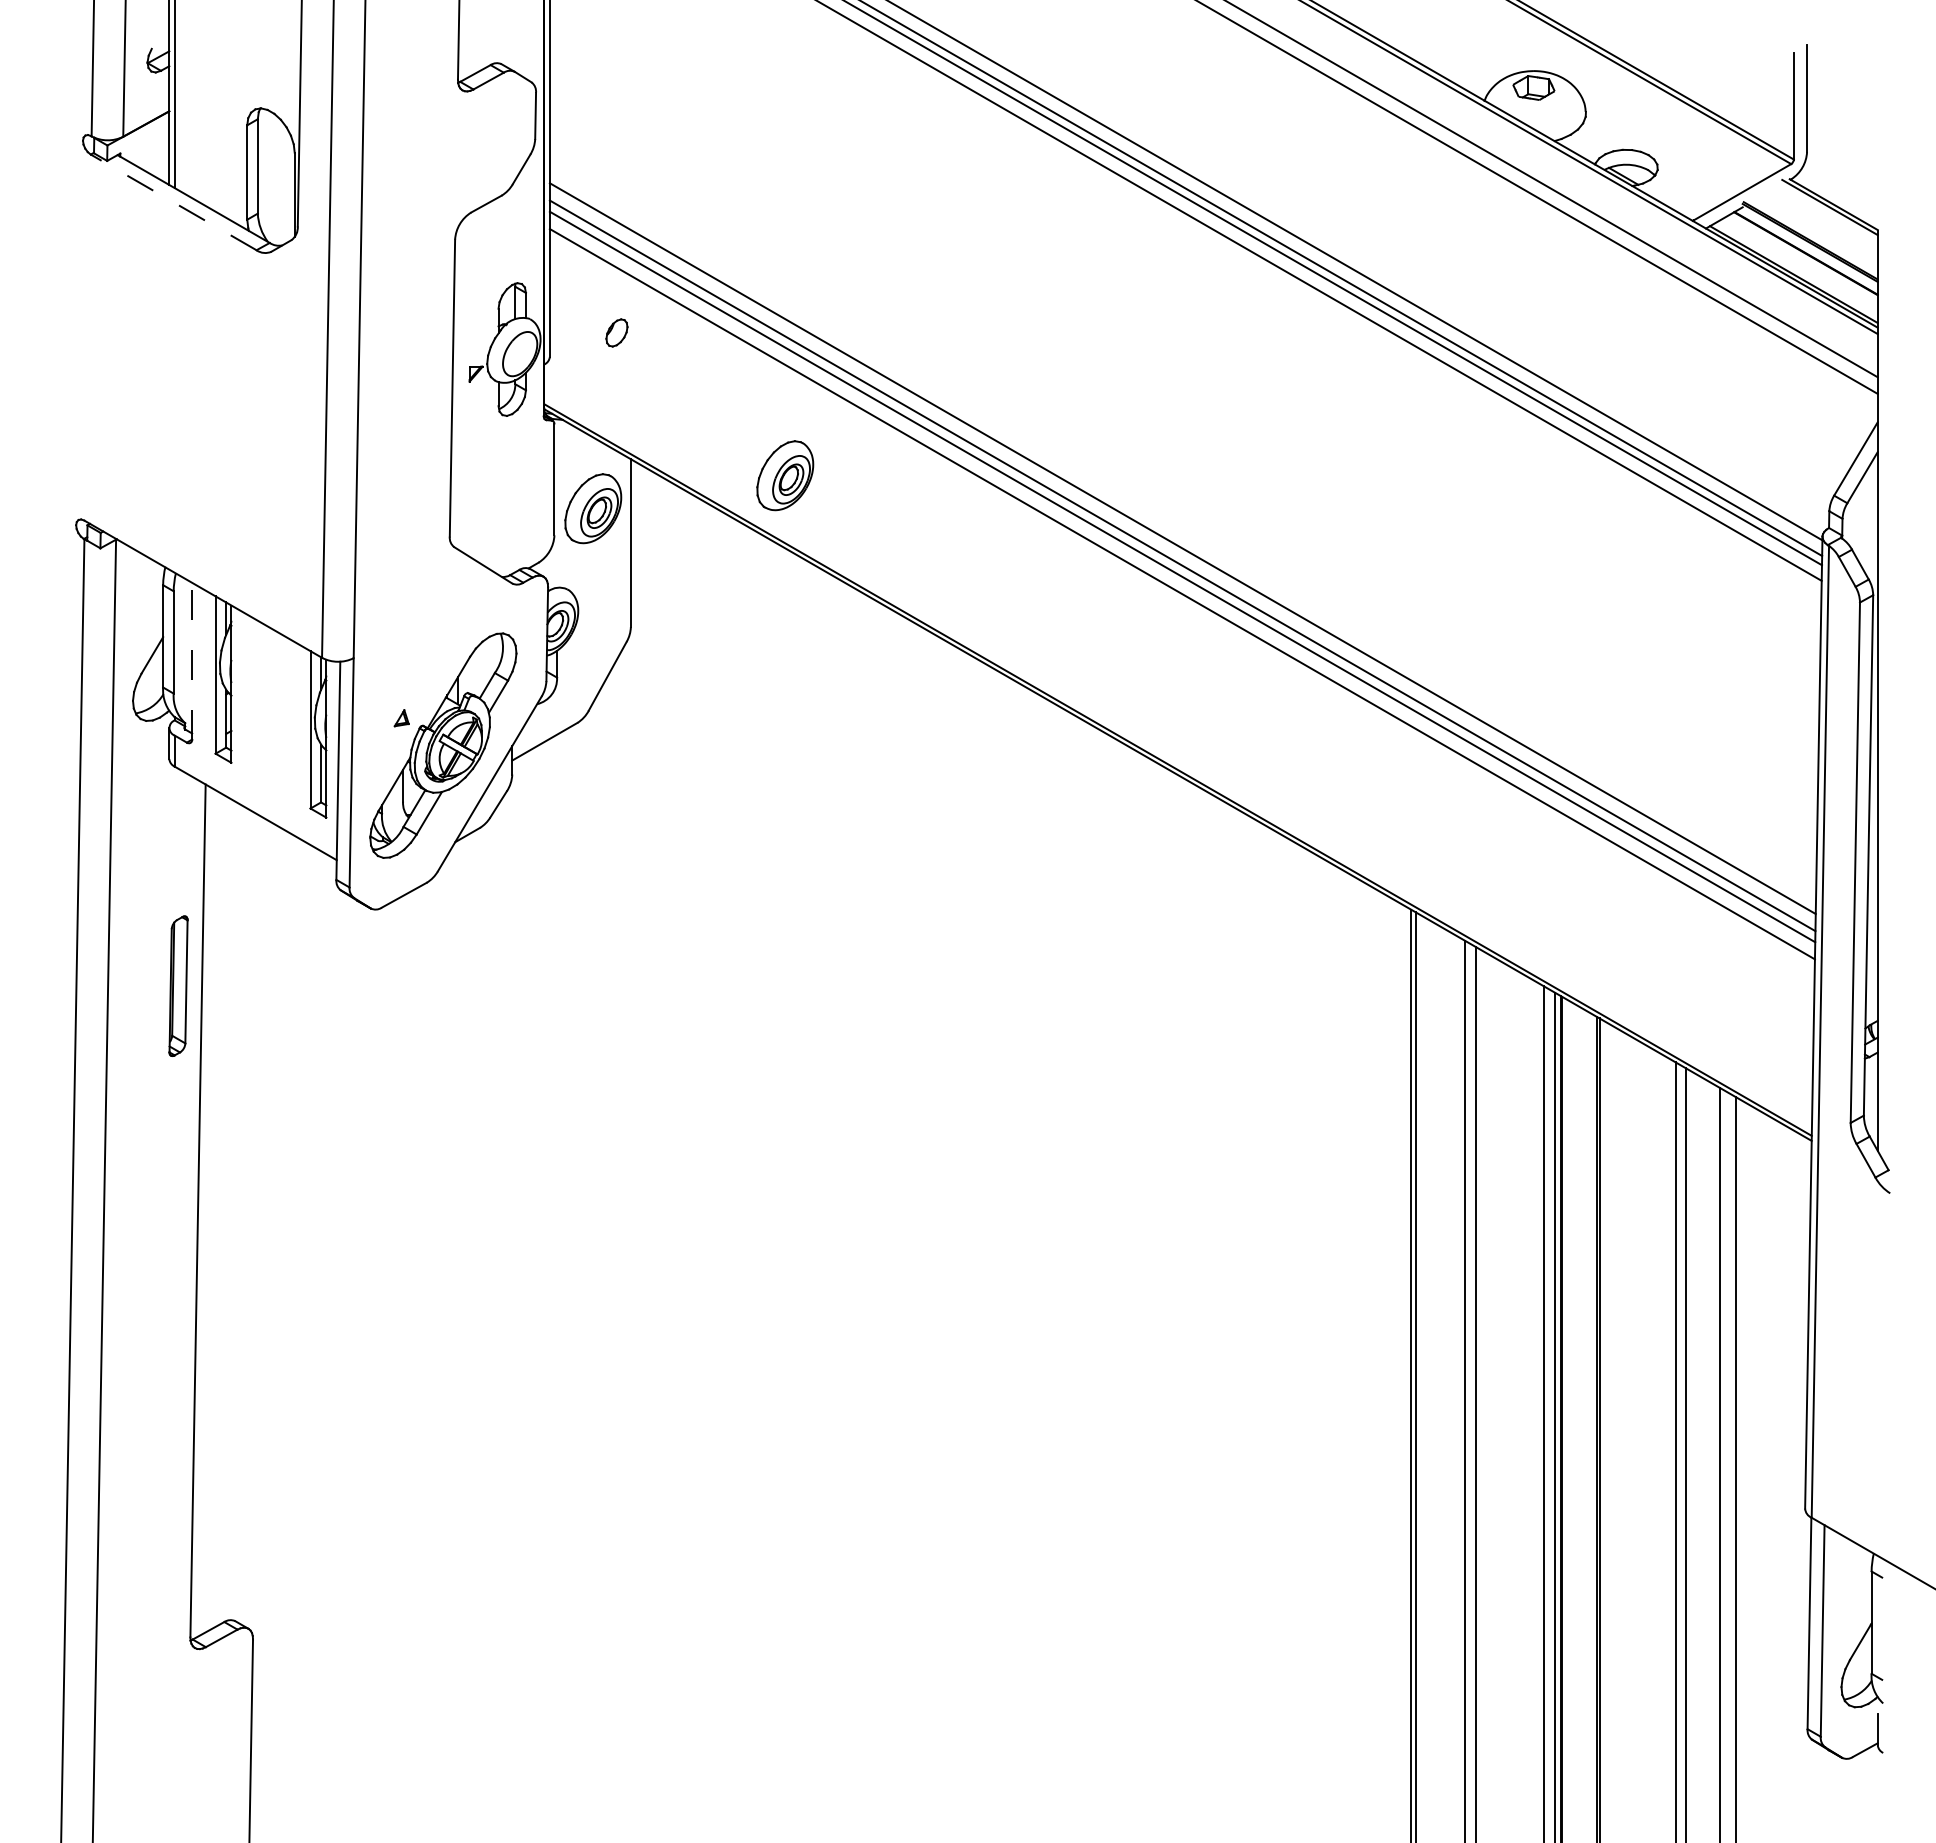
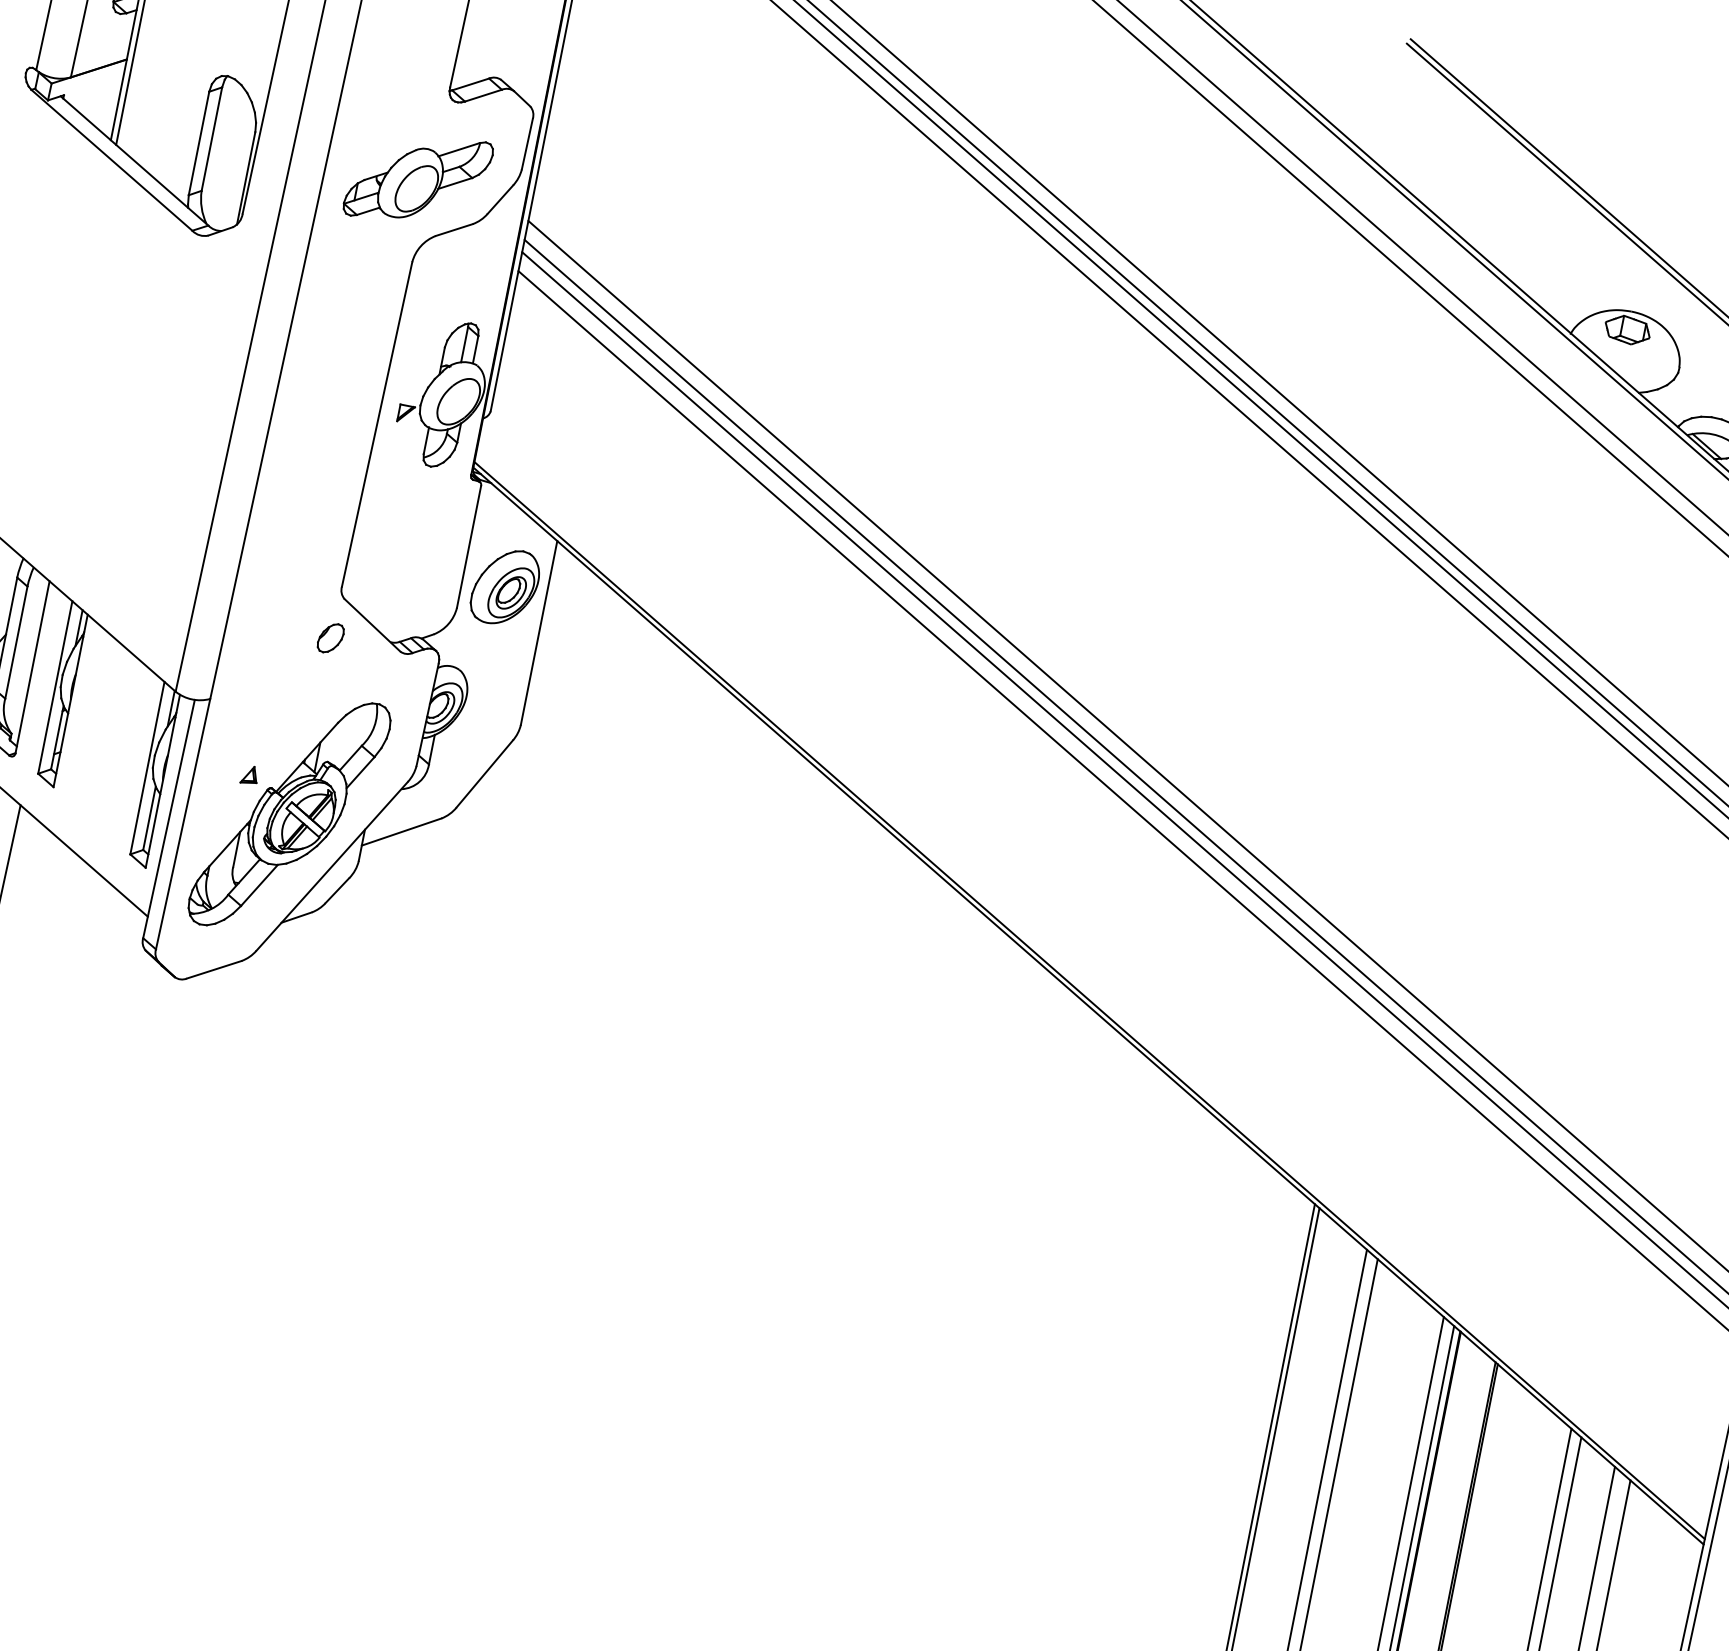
part: (445, 165) -> (417, 178), added
line: (173, 202) -> (111, 160), dashed -> solid
part: (616, 332) -> (330, 637), moved
part: (785, 475) -> (723, 592), removed
line: (192, 660) -> (33, 666), dashed -> solid

